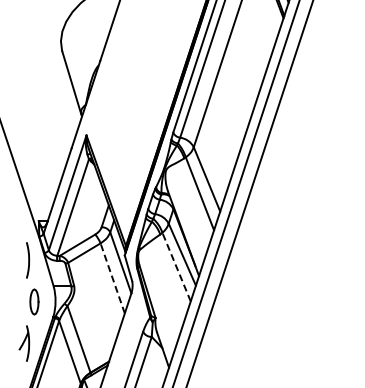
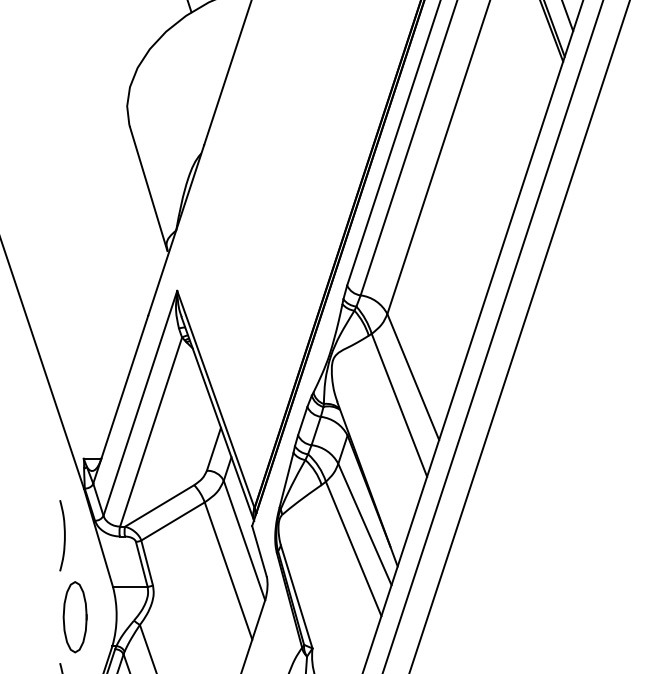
line: (176, 266) -> (353, 547), dashed -> solid
line: (112, 277) -> (228, 569), dashed -> solid
part: (34, 301) -> (75, 616), size x1.43

